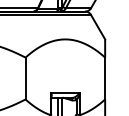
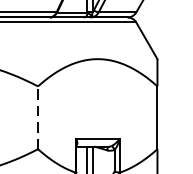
line: (25, 78) -> (38, 117), solid -> dashed

